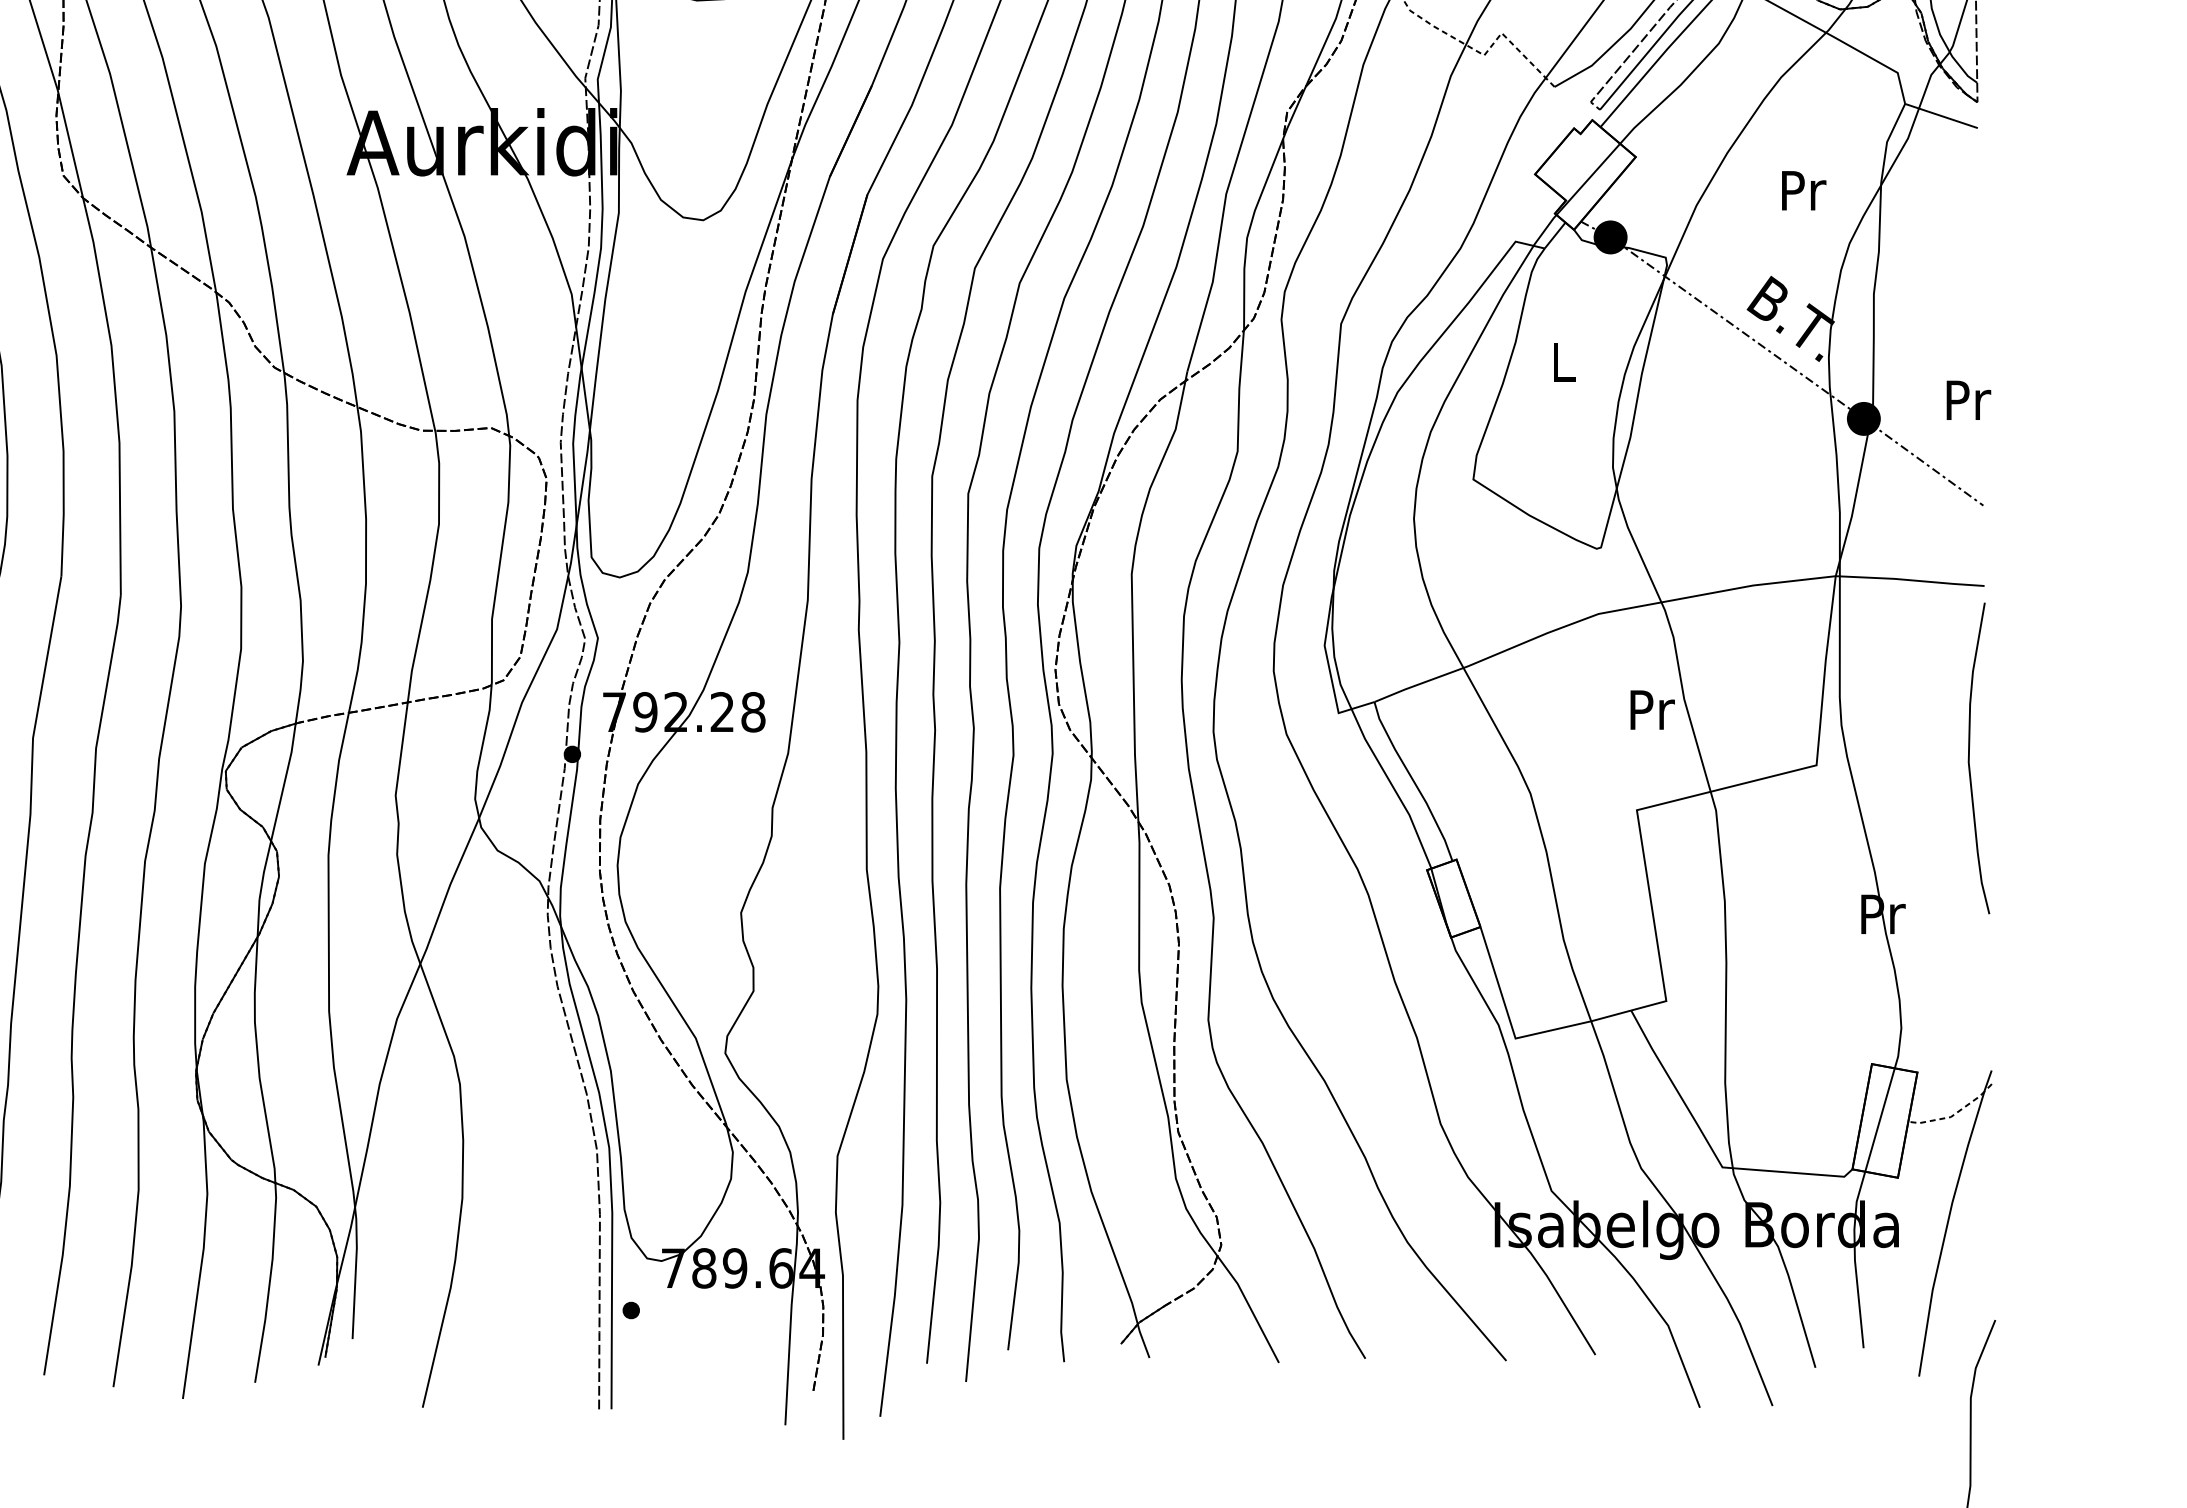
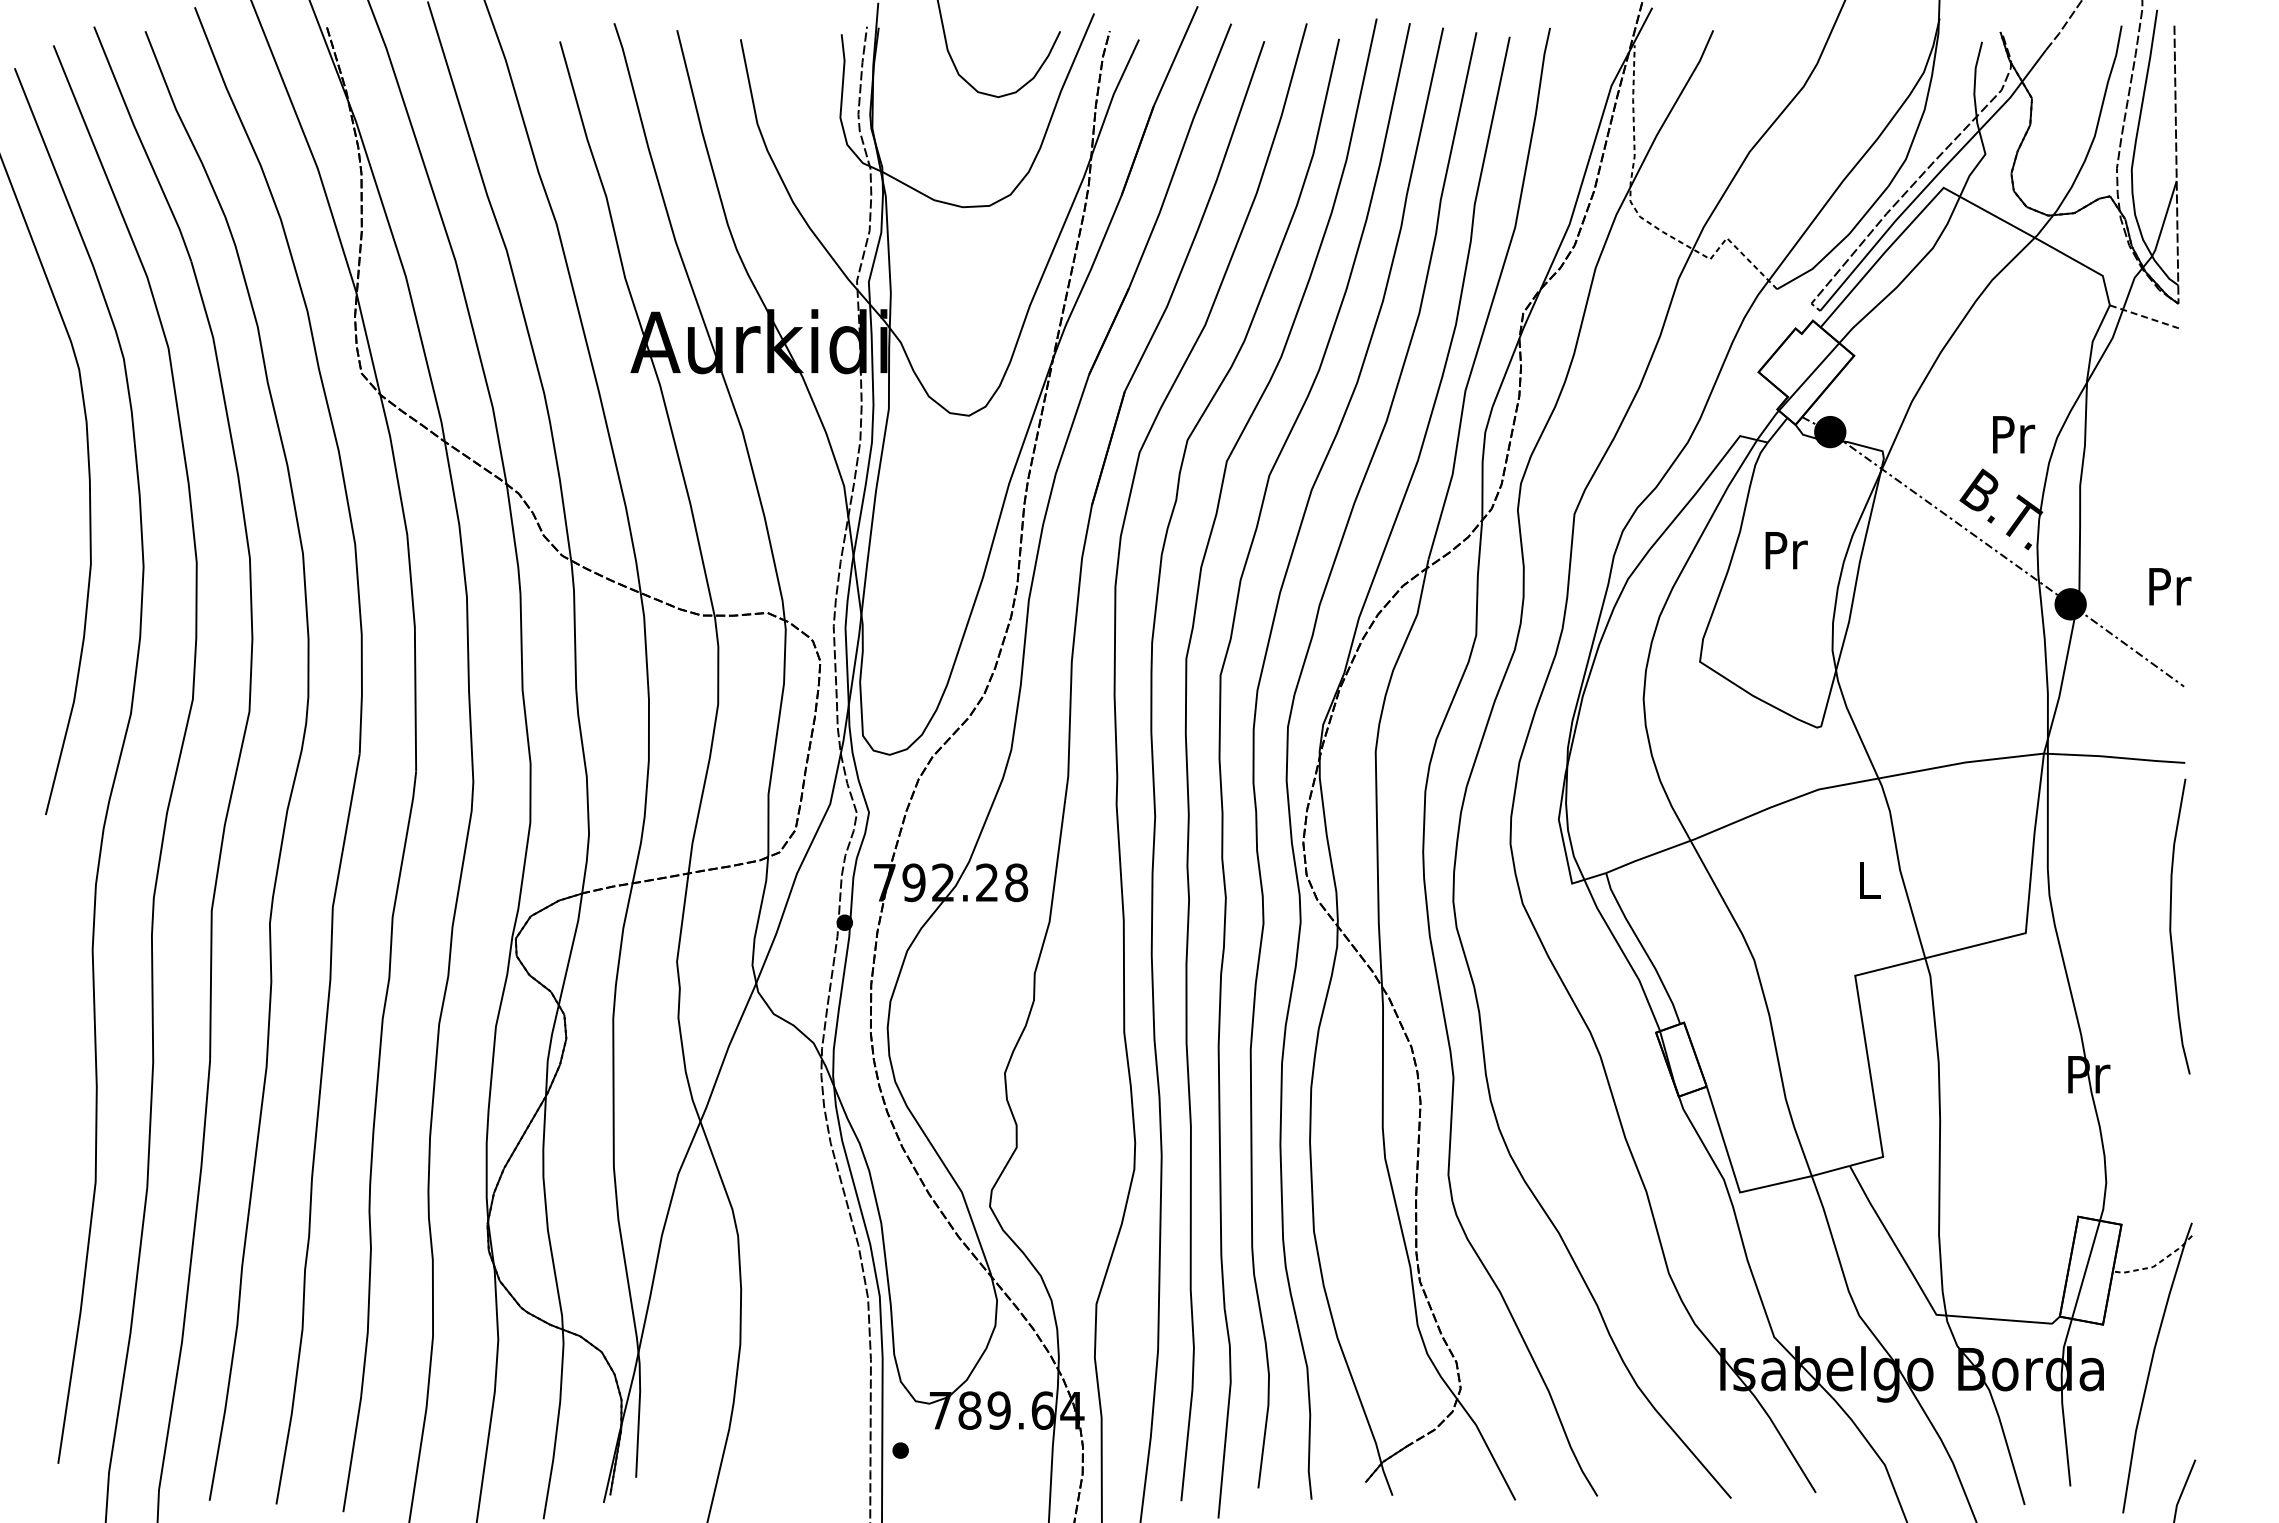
line: (1941, 116) -> (2144, 317), solid -> dashed
text: (1804, 190) -> (2014, 434), moved
text: (1564, 362) -> (1786, 550), L -> Pr
text: (1652, 709) -> (1870, 880), Pr -> L

